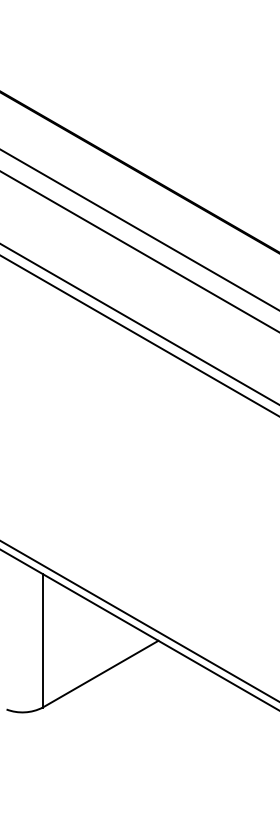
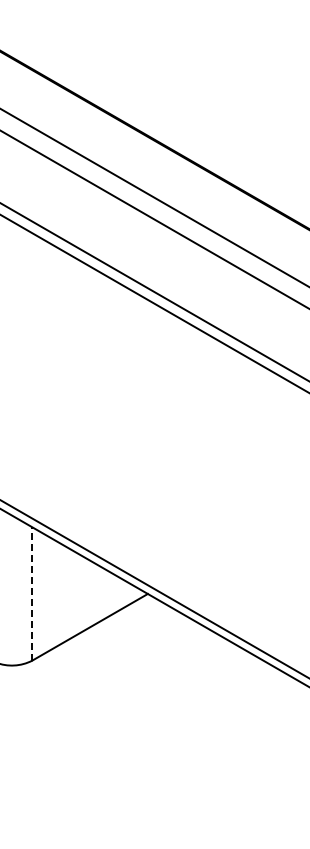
line: (43, 640) -> (32, 593), solid -> dashed

